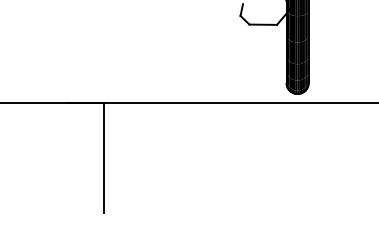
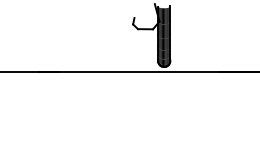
line: (103, 157) -> (58, 101), removed

